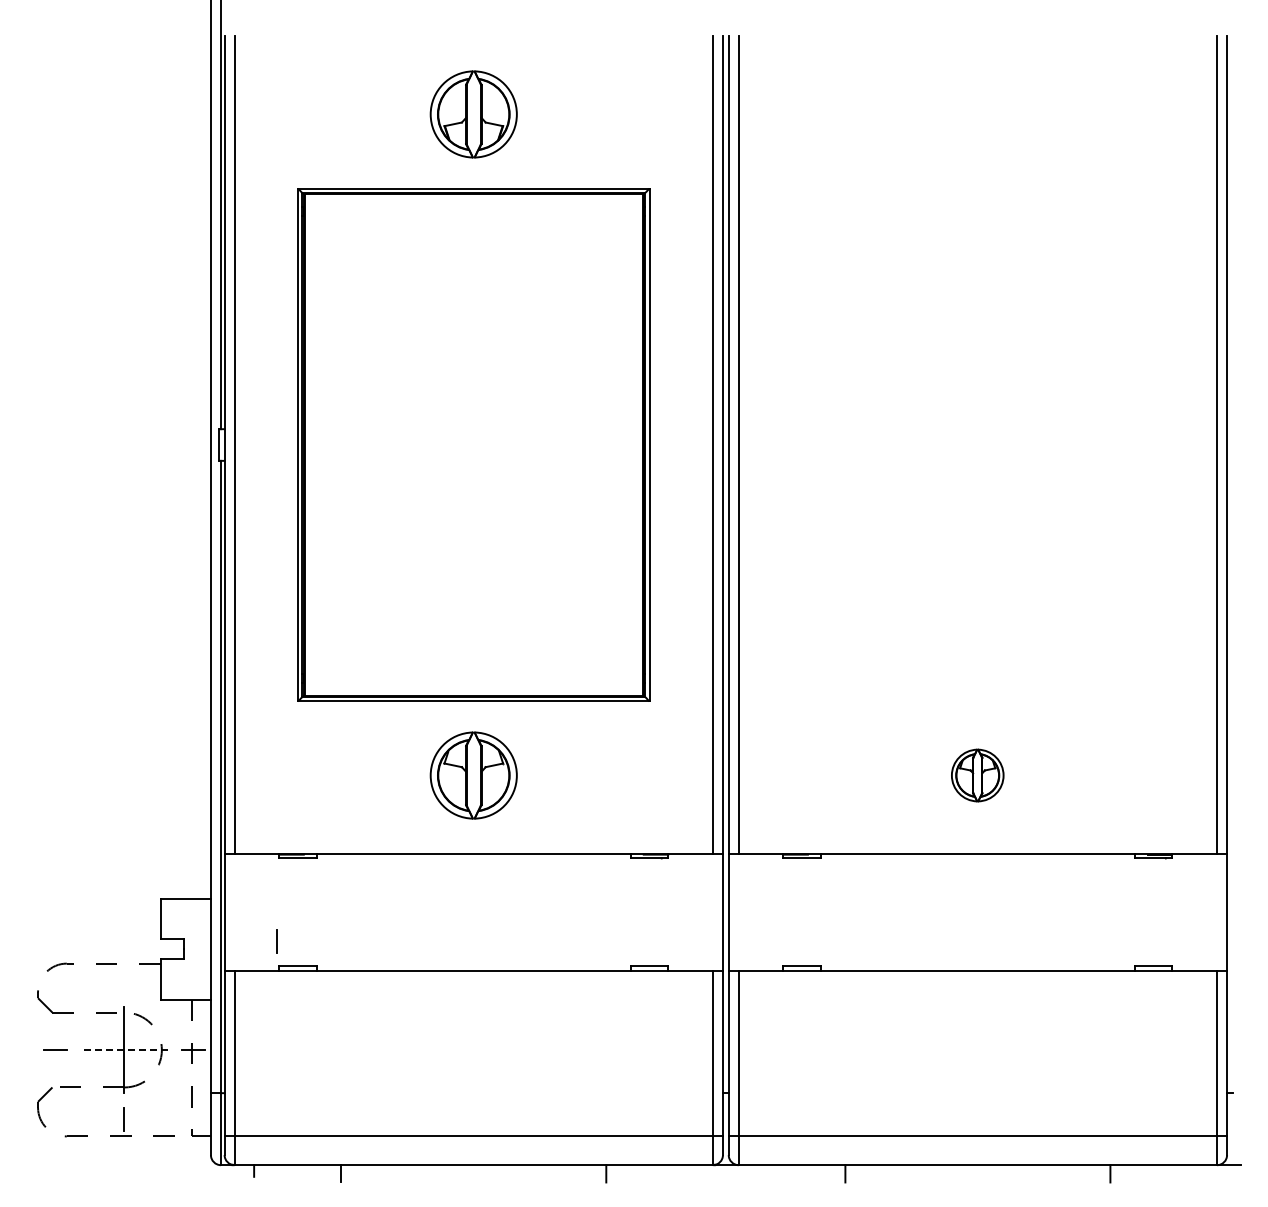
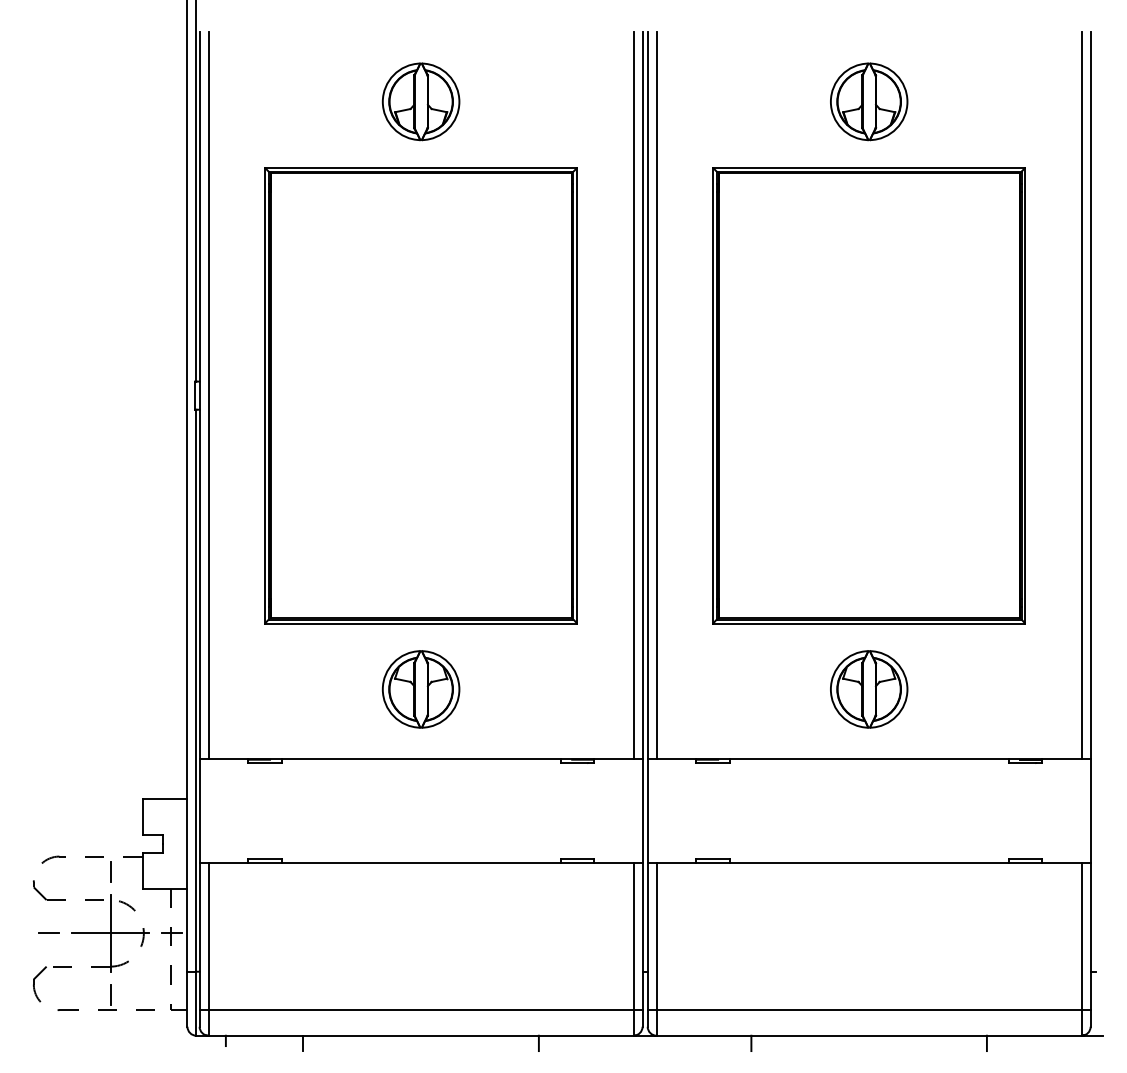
part: (977, 114) -> (868, 101), added
part: (977, 444) -> (868, 395), added
part: (977, 775) -> (868, 689), size x1.67
line: (276, 941) -> (109, 871), moved
line: (123, 1050) -> (109, 933), dashed -> solid

